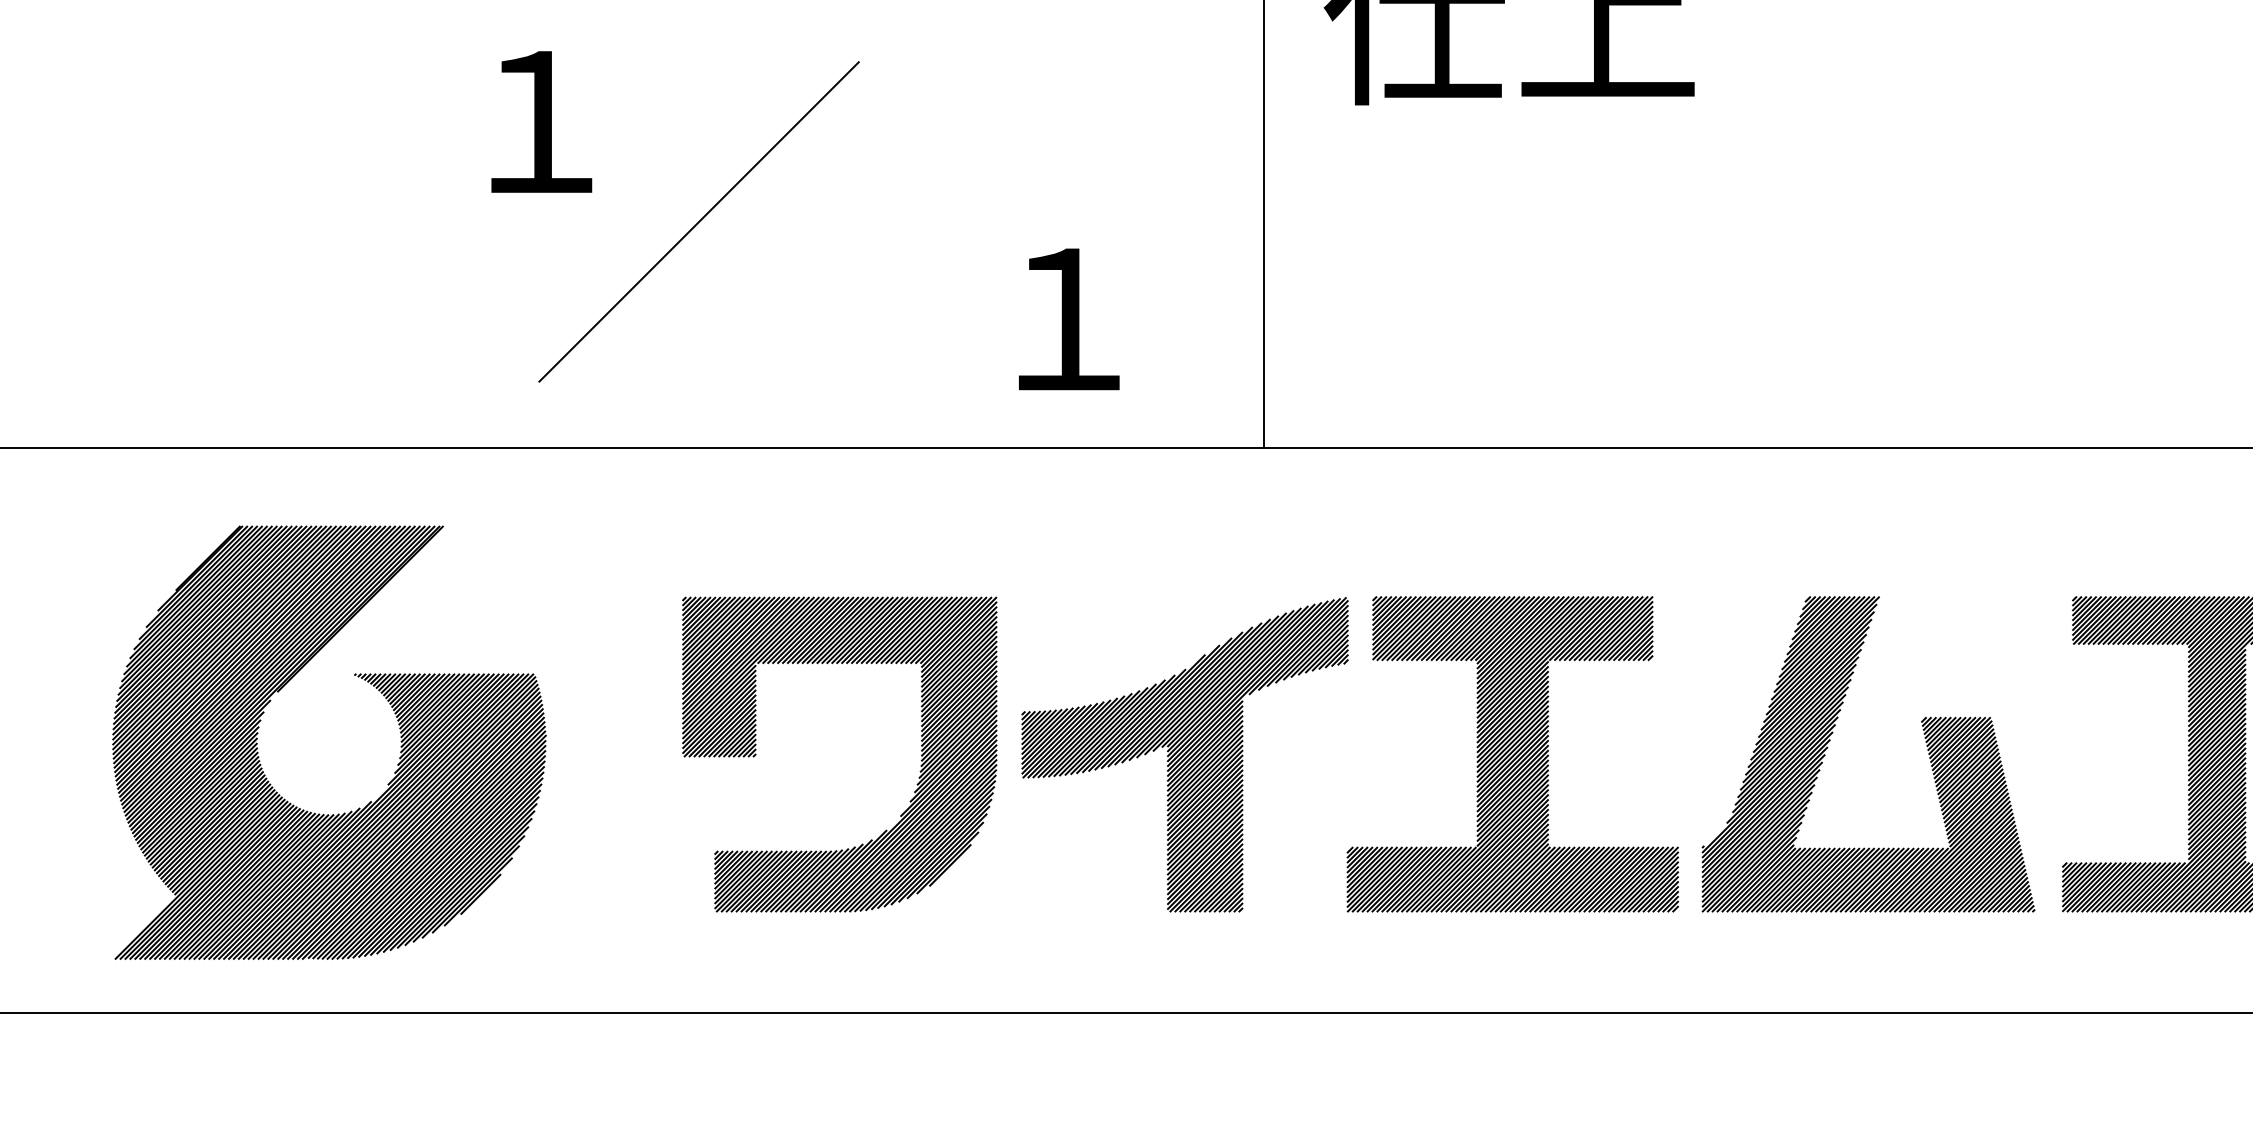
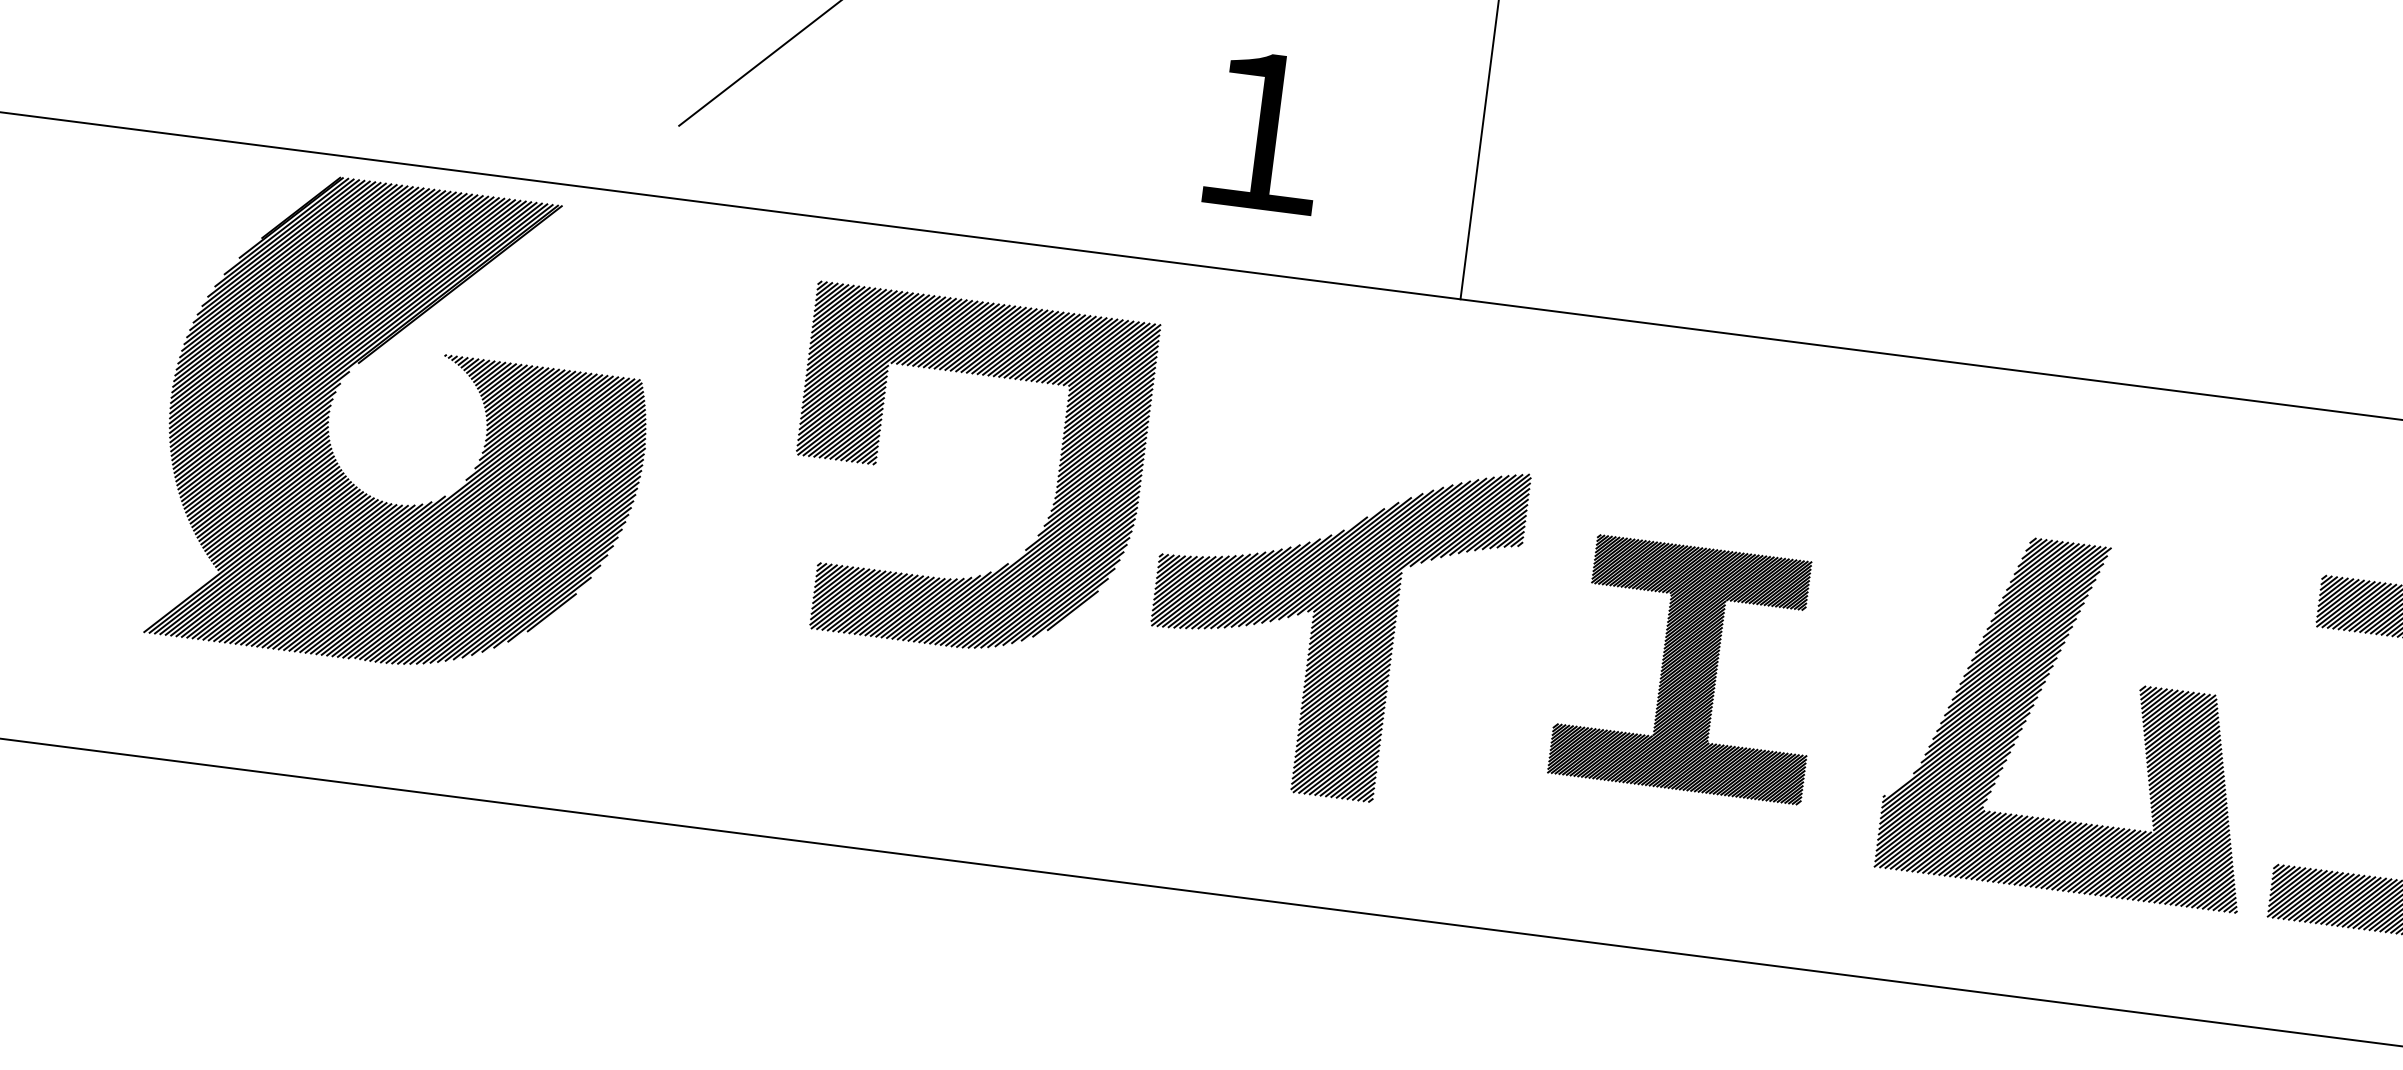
part: (375, 688) -> (465, 373), moved
part: (1512, 754) -> (1688, 668), size x0.7
part: (920, 760) -> (1054, 492), moved

